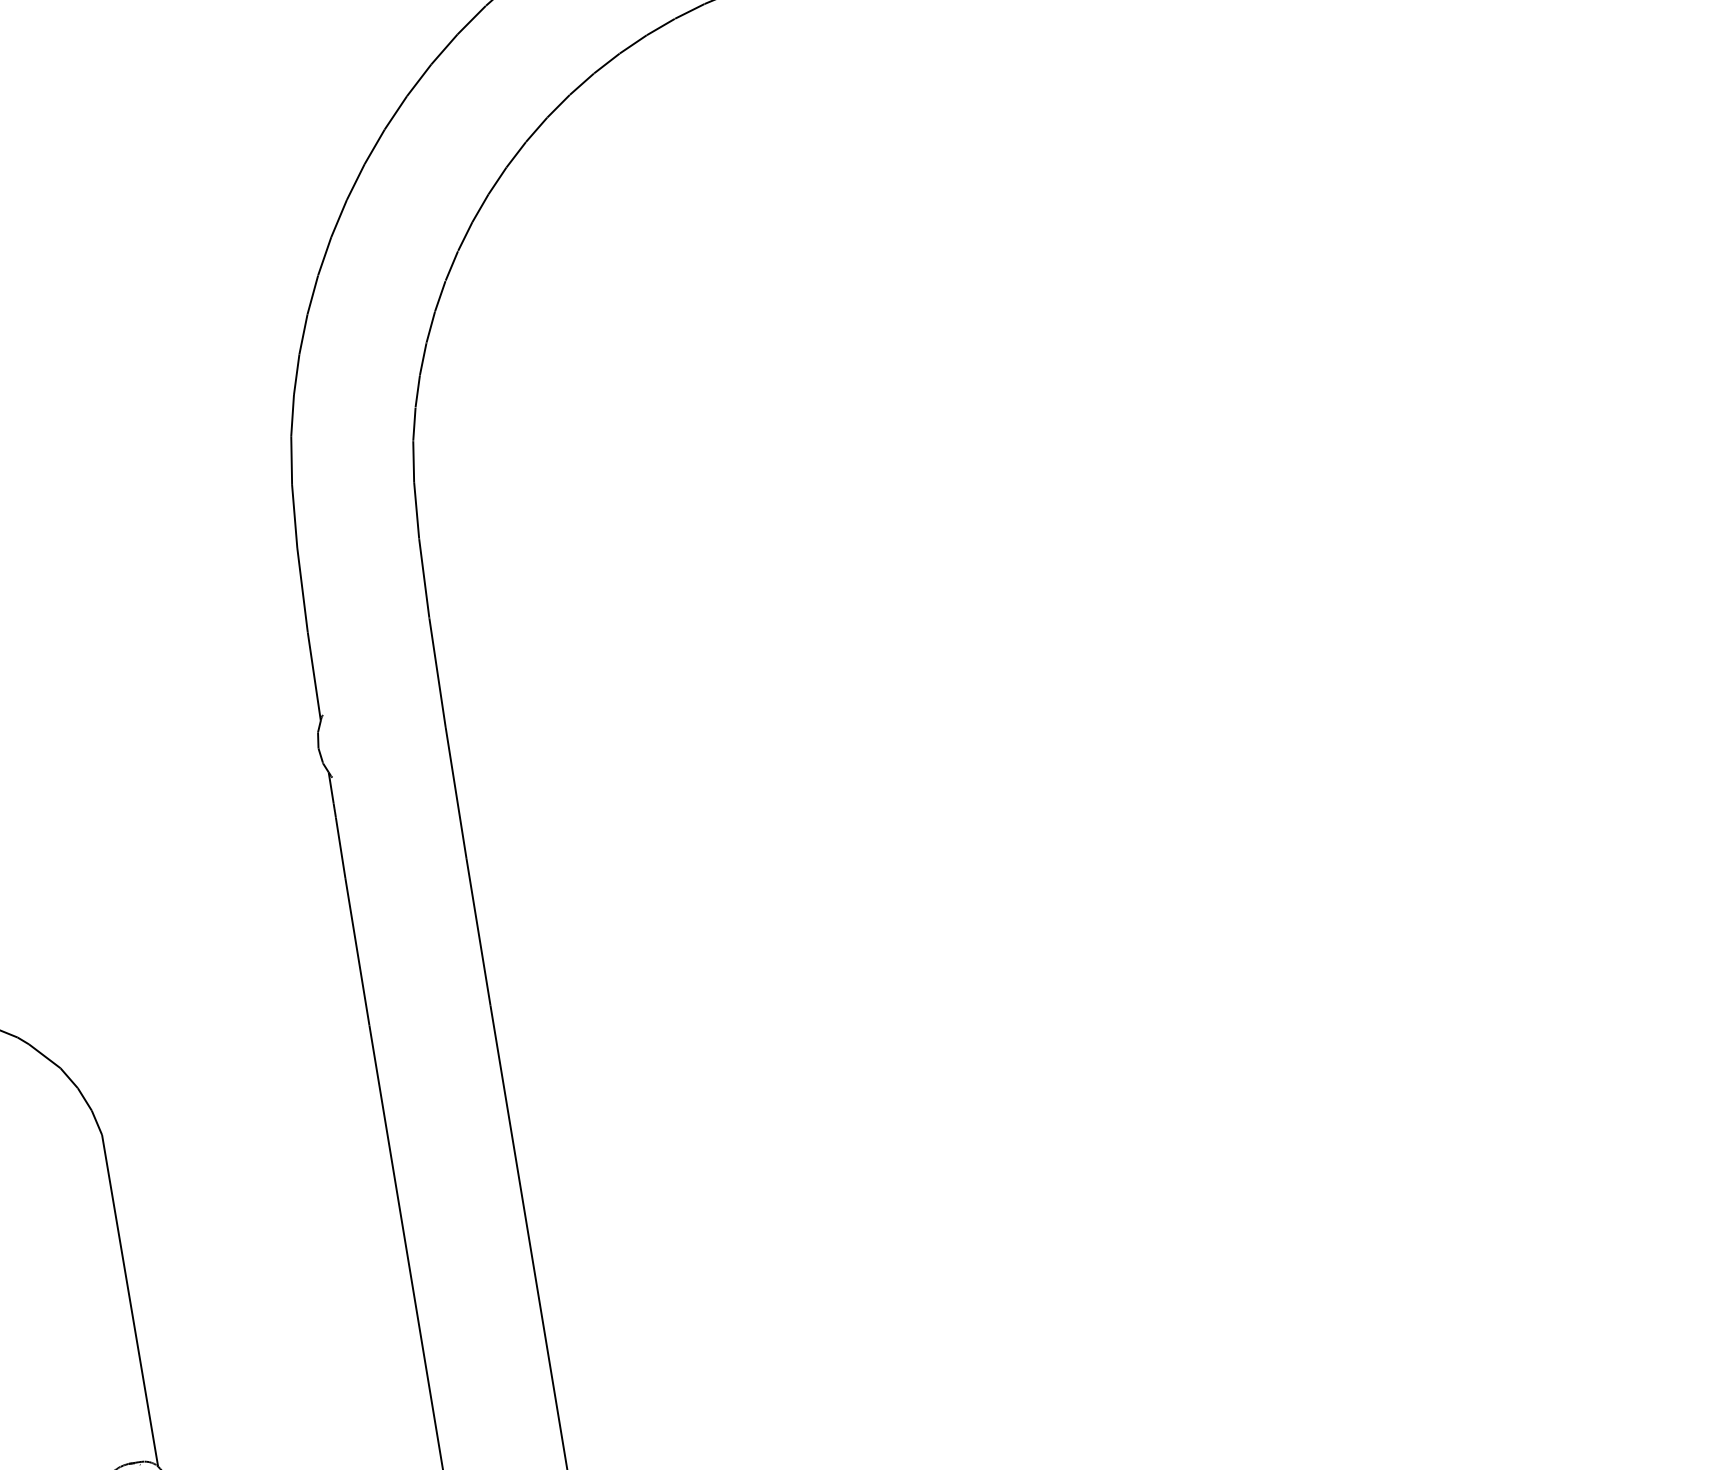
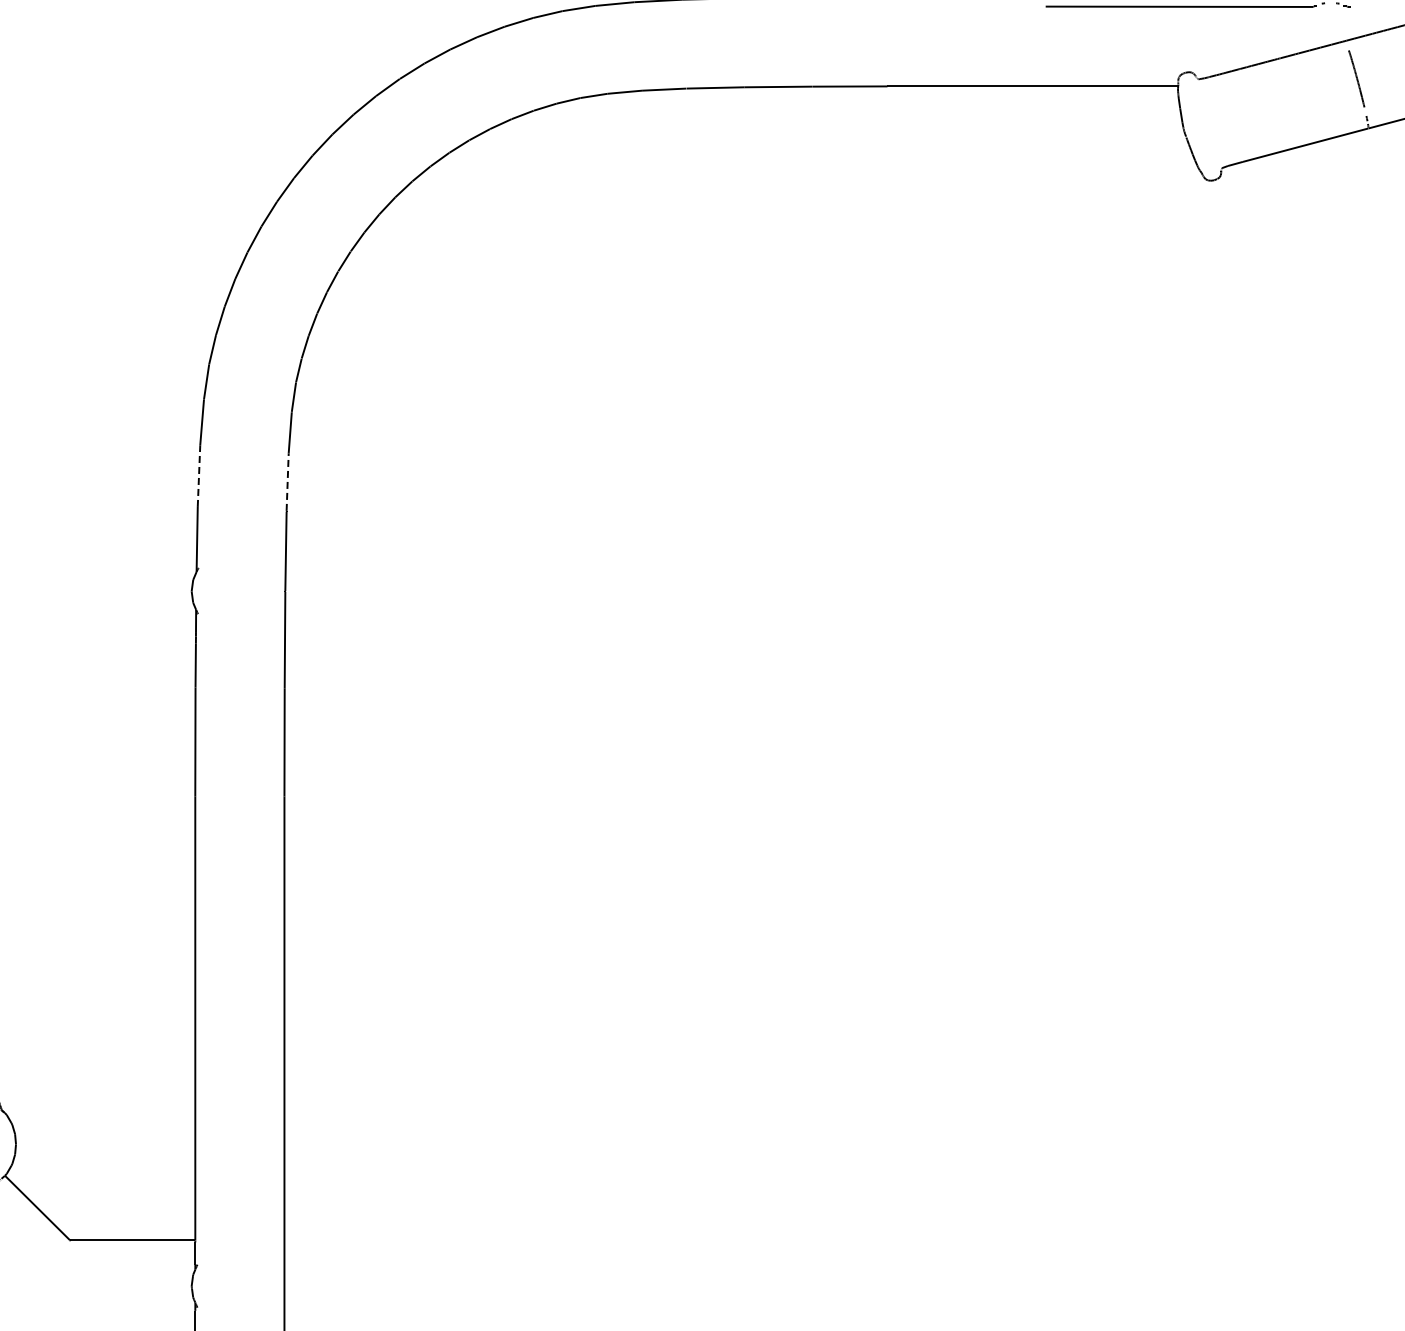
line: (424, 578) -> (287, 482), solid -> dashed
line: (303, 590) -> (199, 476), solid -> dashed

